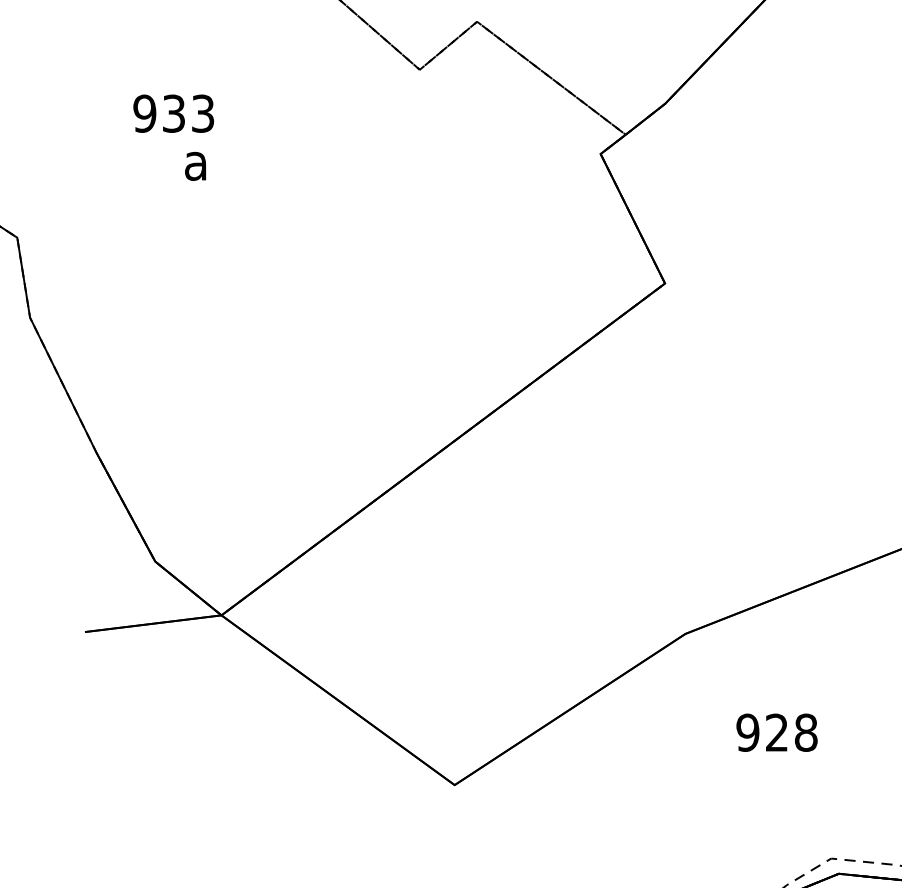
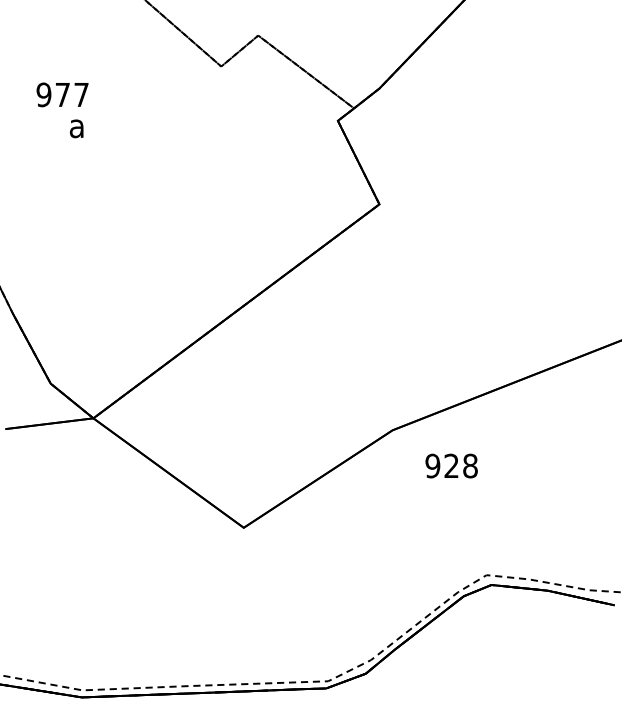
text: (187, 113) -> (71, 94), 933 -> 977
text: (776, 731) -> (451, 465), moved

